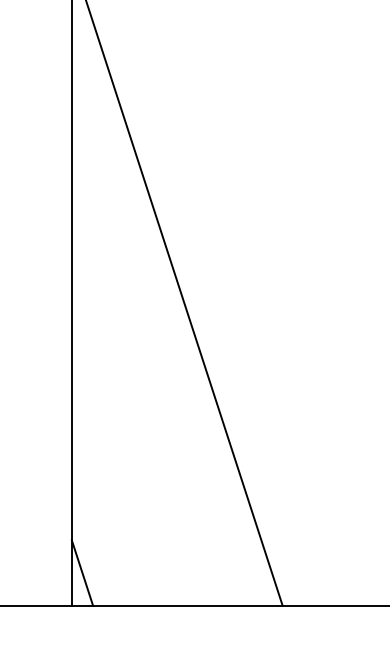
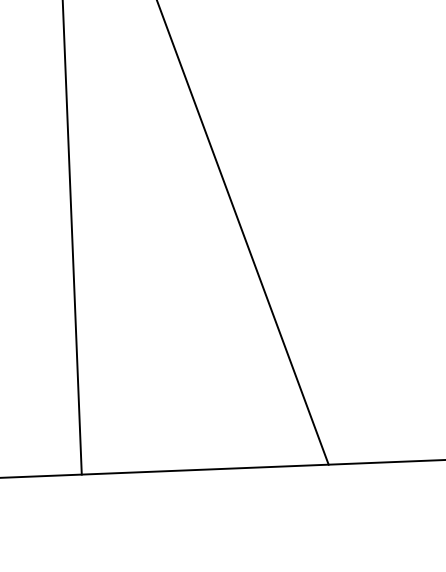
line: (82, 572) -> (92, 435), removed

